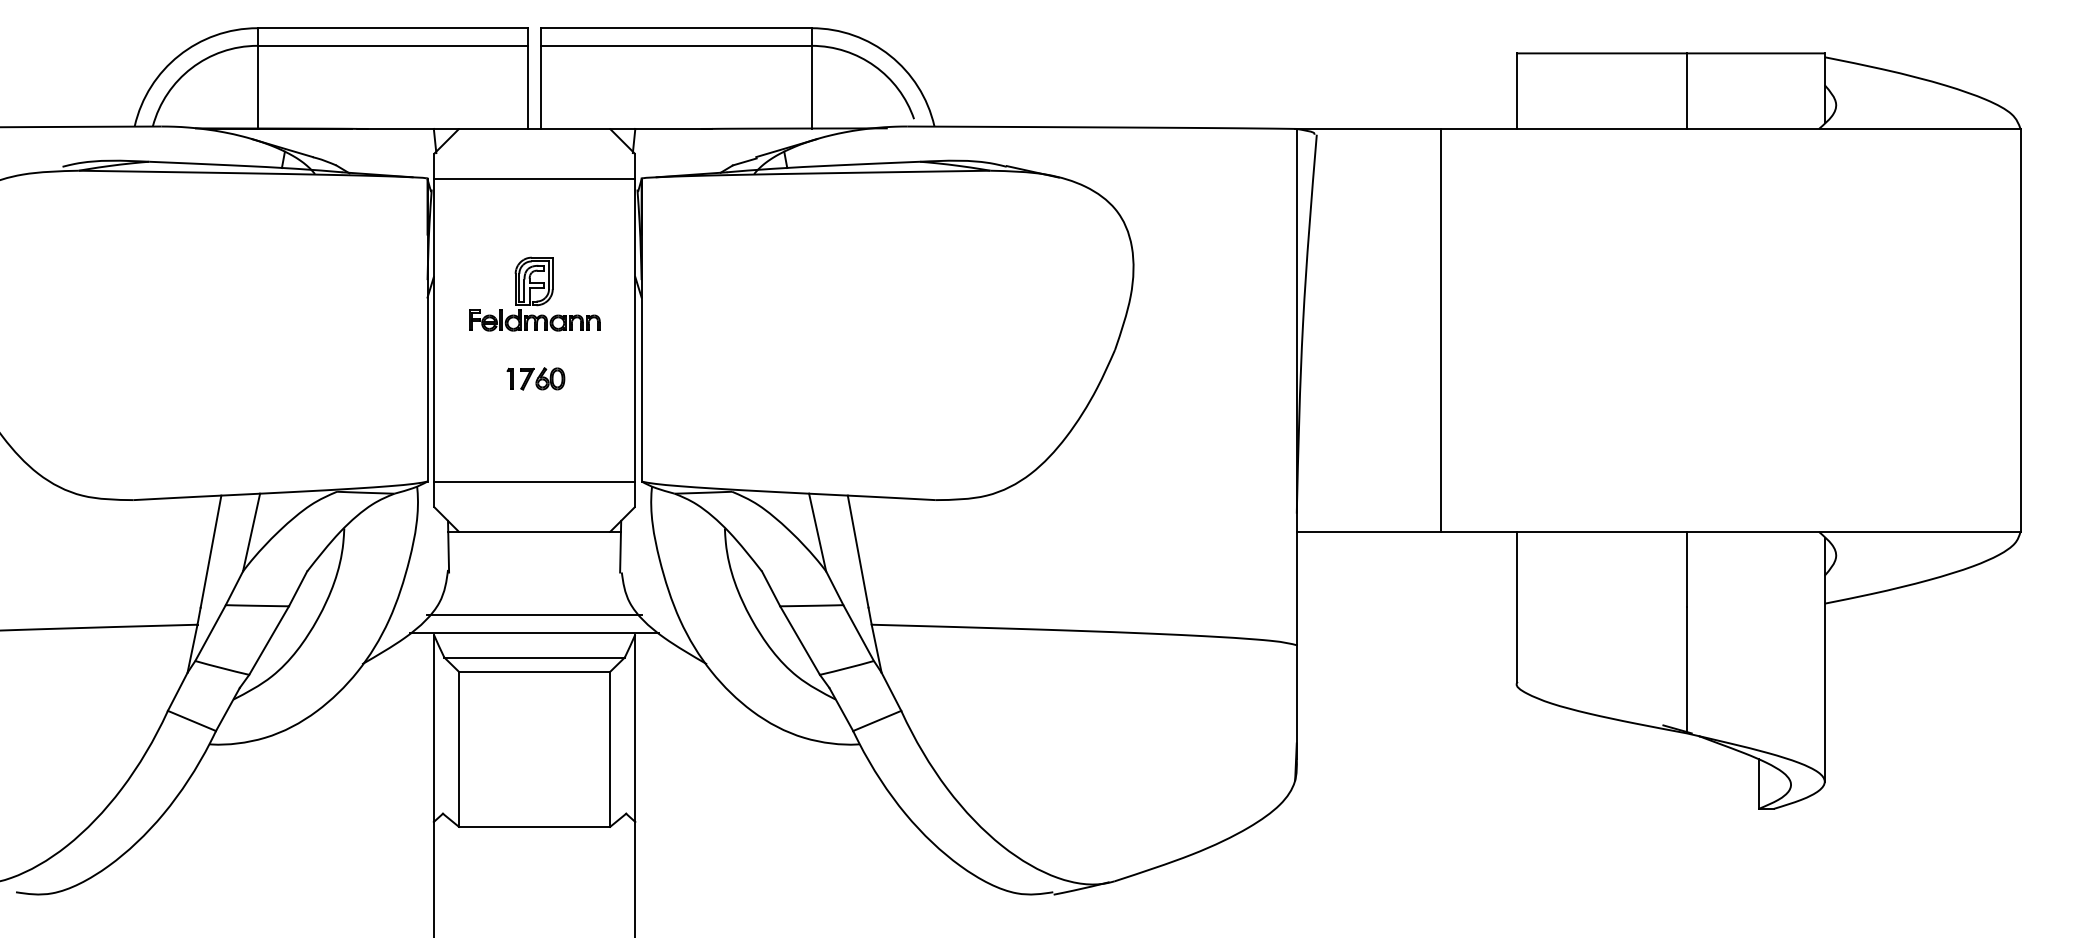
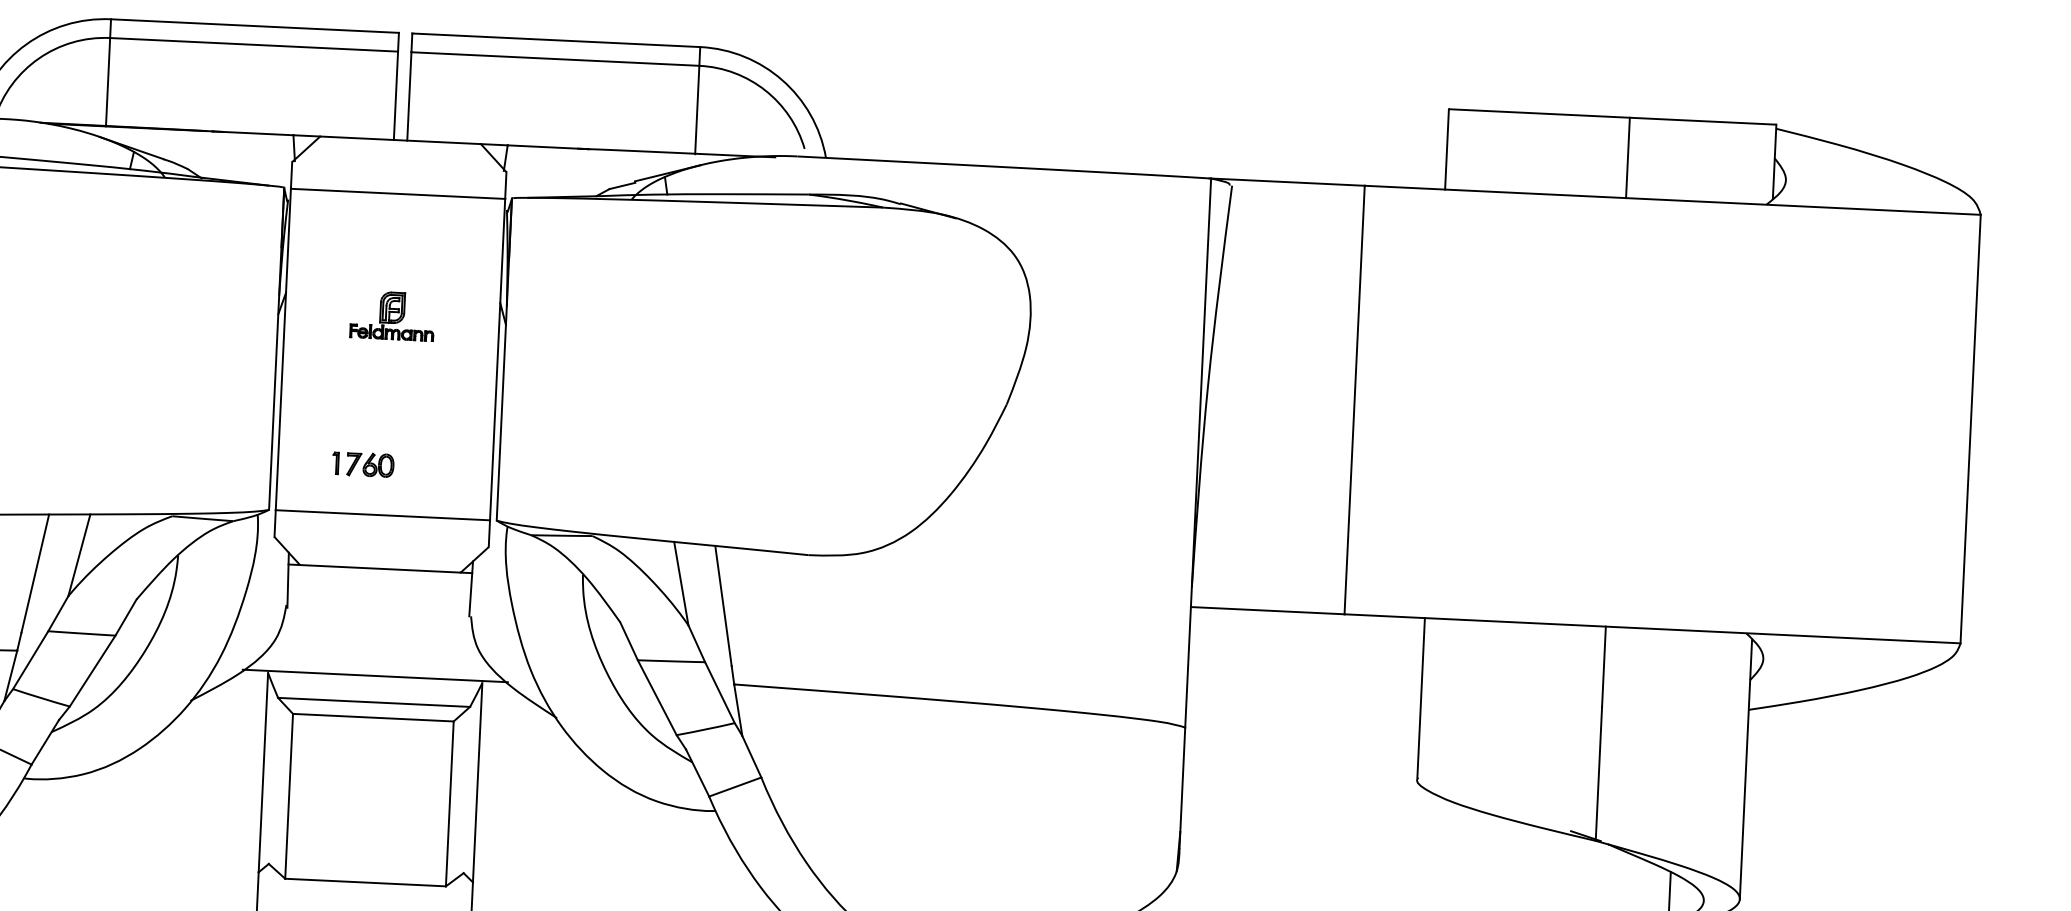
part: (534, 293) -> (392, 315), size x0.6
part: (535, 378) -> (362, 464), moved
line: (534, 615) -> (376, 657), removed

